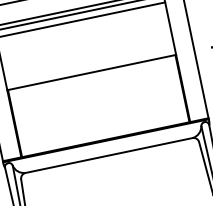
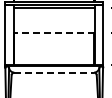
line: (90, 73) -> (53, 33), solid -> dashed
line: (109, 154) -> (54, 72), solid -> dashed

